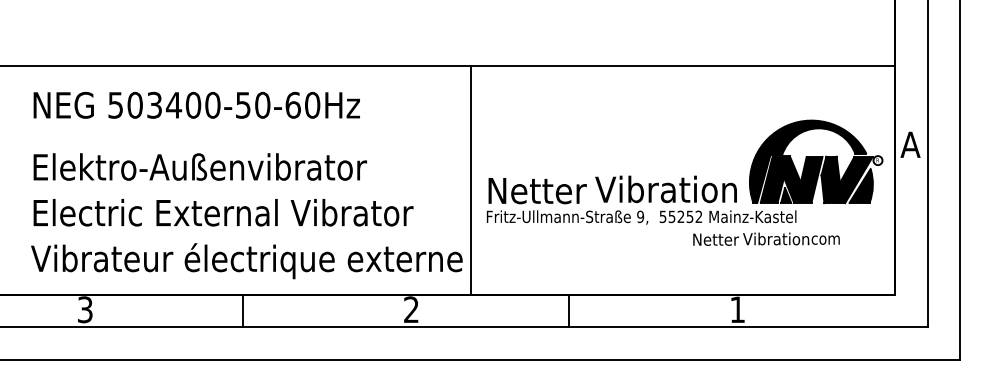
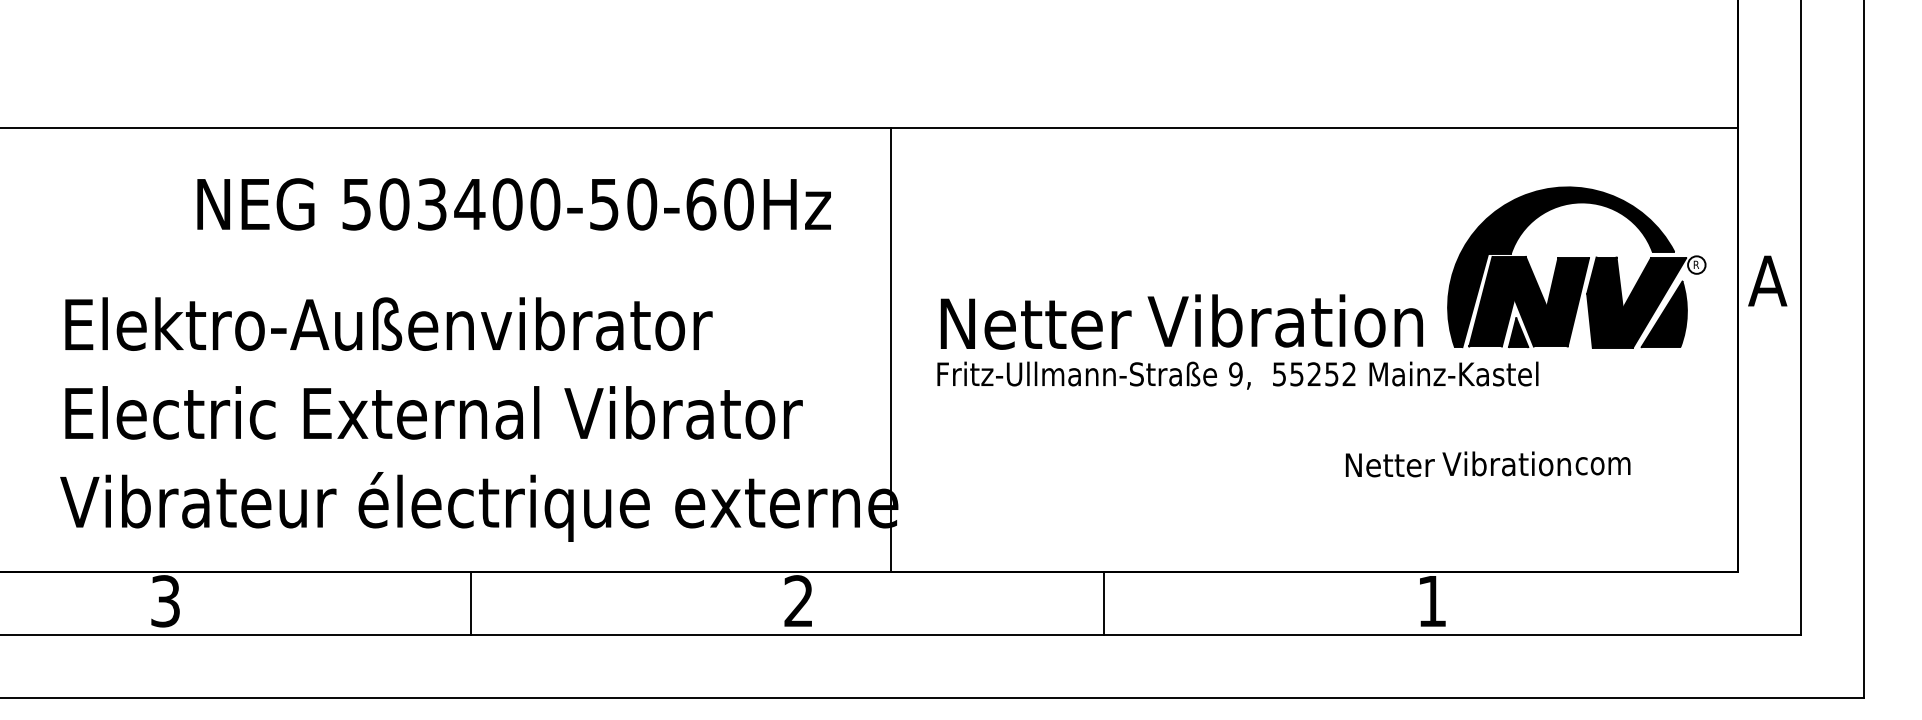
text: (196, 104) -> (513, 202), moved
part: (683, 177) -> (1319, 297), moved
line: (471, 180) -> (892, 350), moved

